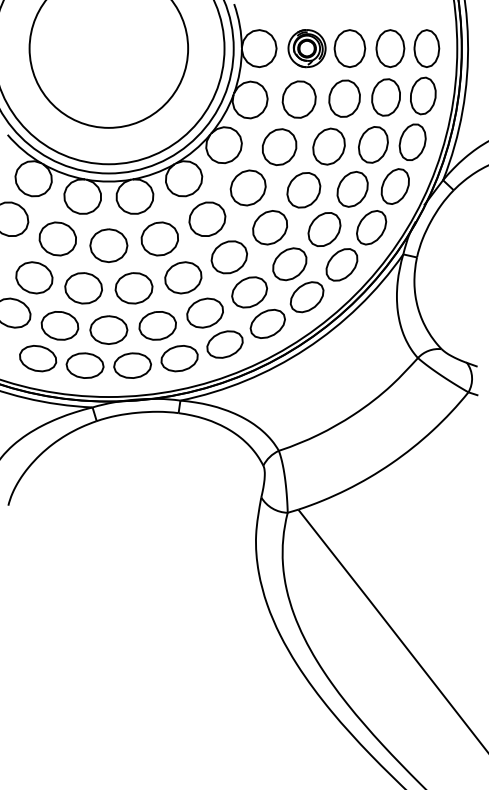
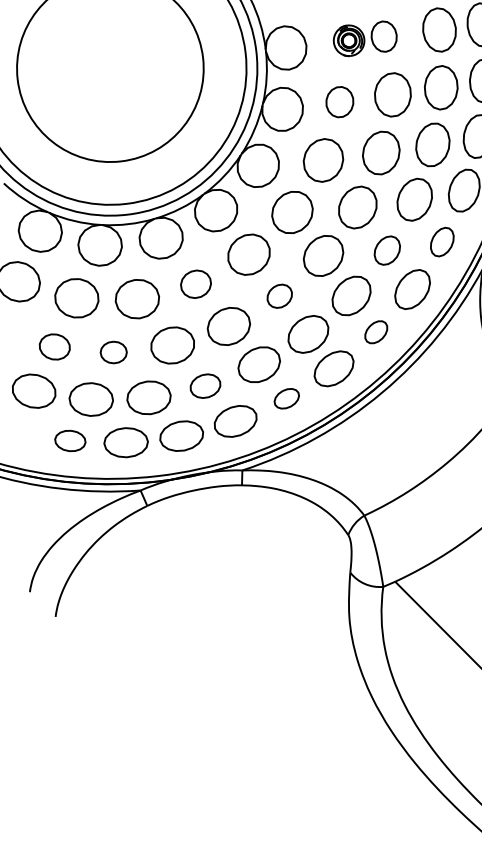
part: (326, 48) -> (364, 38), size x0.7
part: (298, 99) -> (339, 102), size x0.7
part: (371, 227) -> (442, 241), size x0.7
part: (324, 229) -> (387, 250), size x0.7
part: (159, 238) -> (195, 283), size x0.7
part: (228, 257) -> (278, 296), size x0.6
part: (34, 277) -> (54, 346), size x0.7
part: (83, 288) -> (113, 352), size x0.6
part: (306, 297) -> (375, 332), size x0.6
part: (157, 325) -> (205, 385), size x0.7
part: (224, 344) -> (286, 398), size x0.6
part: (38, 358) -> (70, 440), size x0.7

